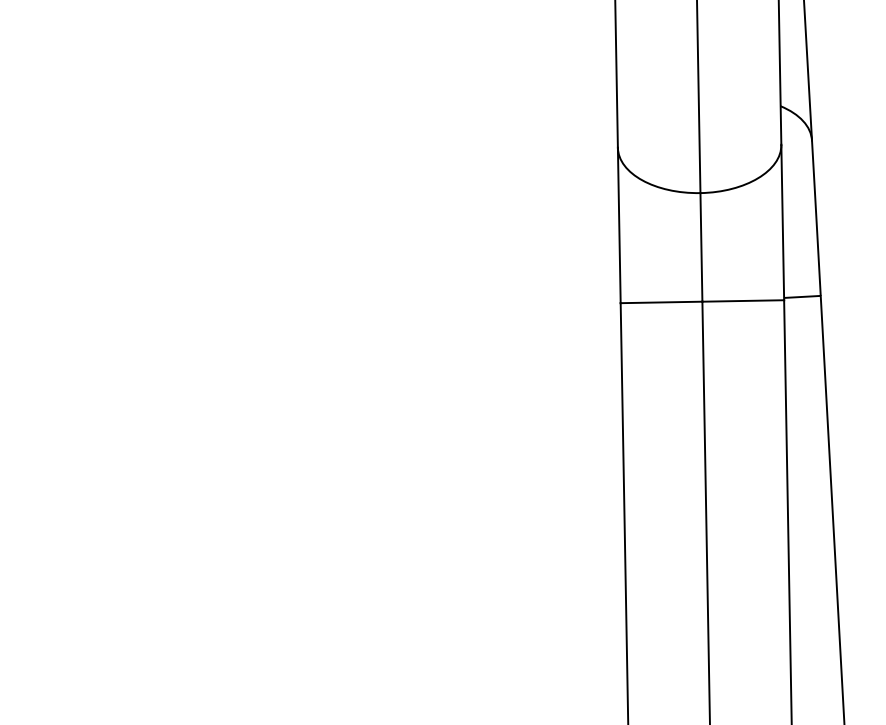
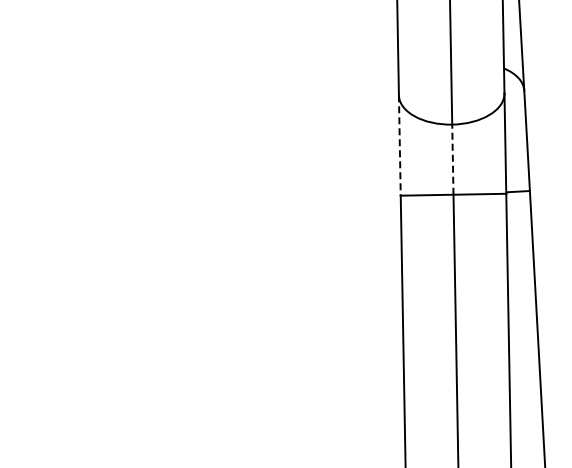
line: (618, 225) -> (399, 145), solid -> dashed
line: (700, 247) -> (452, 159), solid -> dashed

